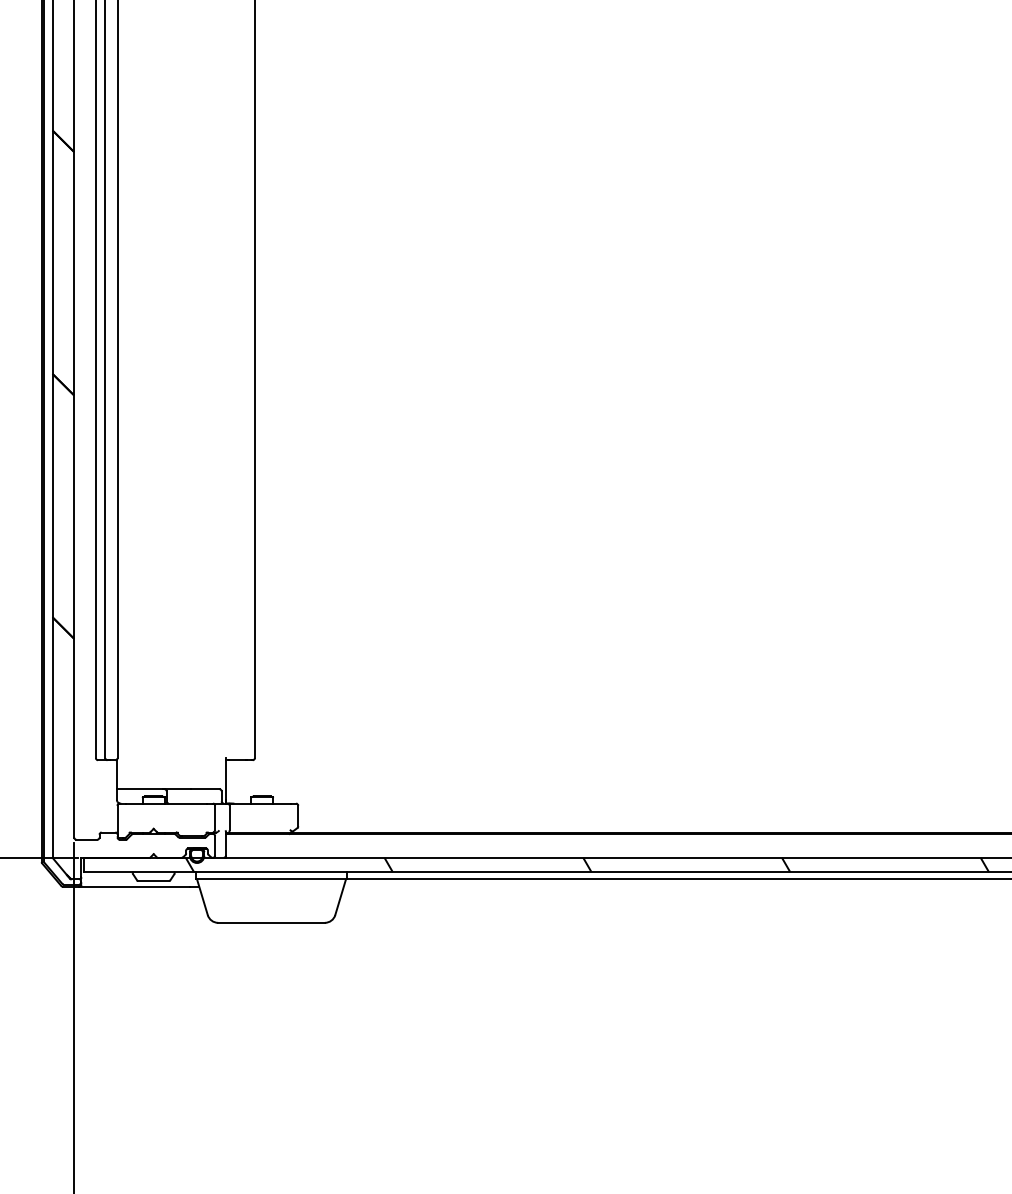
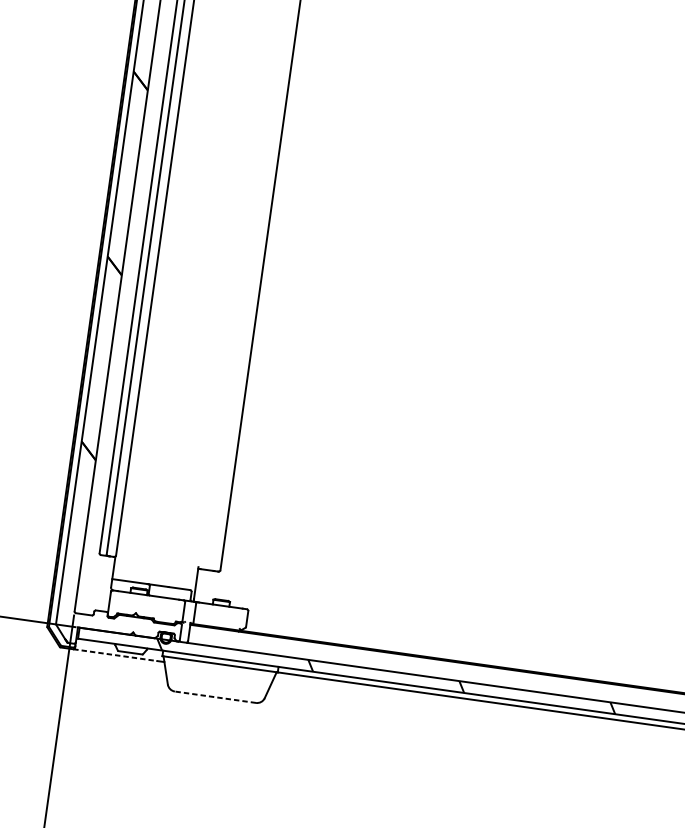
line: (135, 886) -> (115, 655), solid -> dashed
line: (271, 922) -> (215, 696), solid -> dashed

